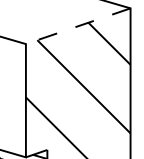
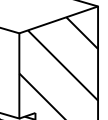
line: (77, 26) -> (58, 20), dashed -> solid

